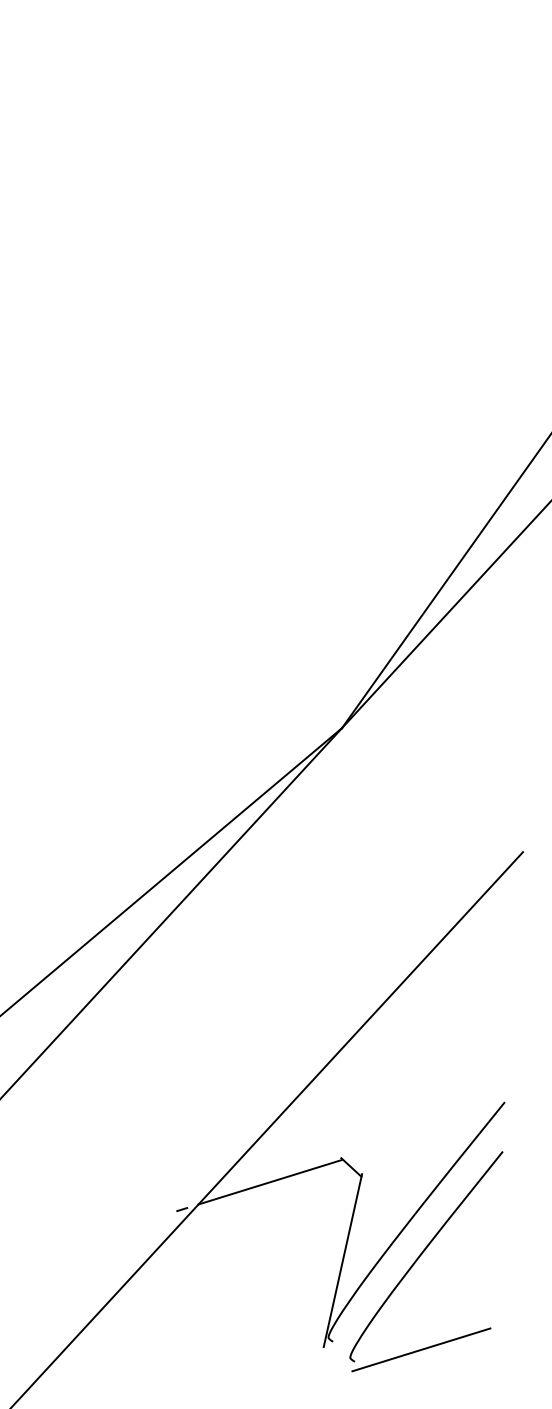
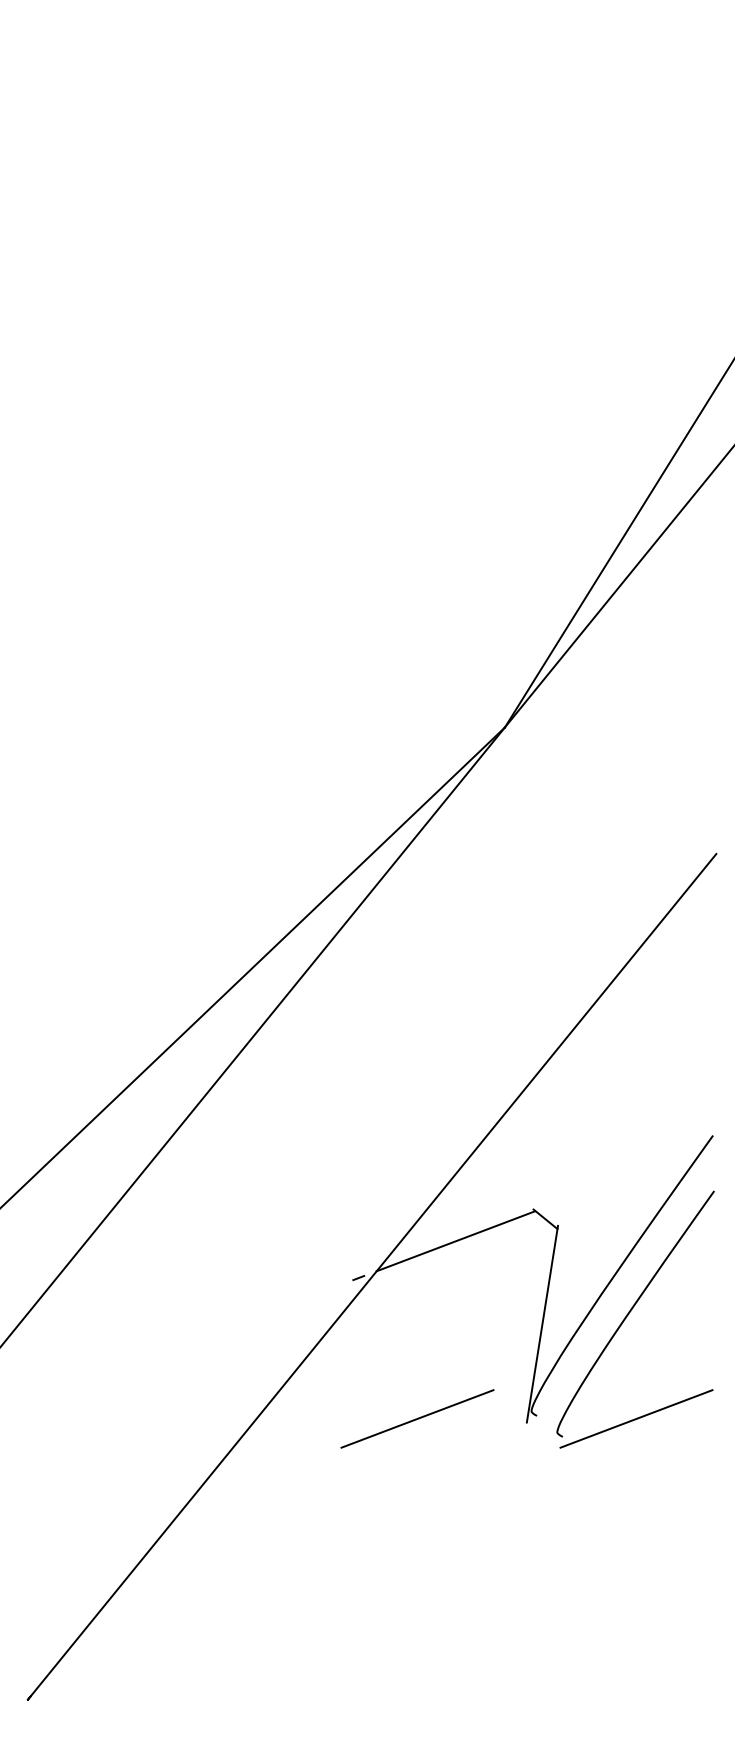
line: (226, 1337) -> (417, 1418), added

